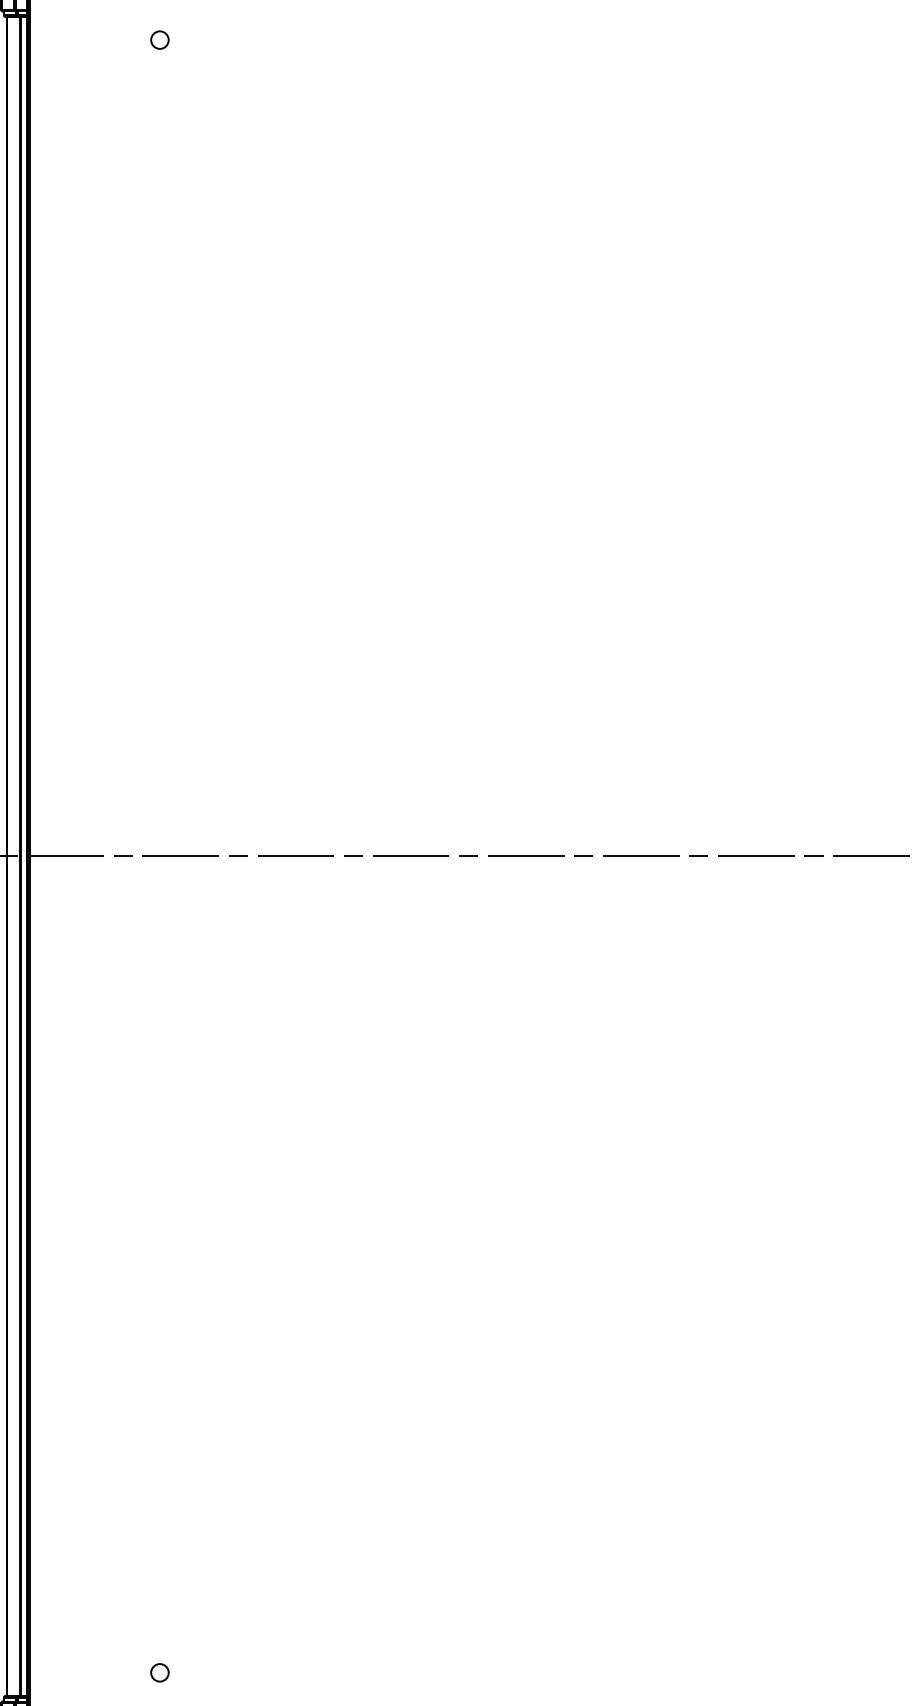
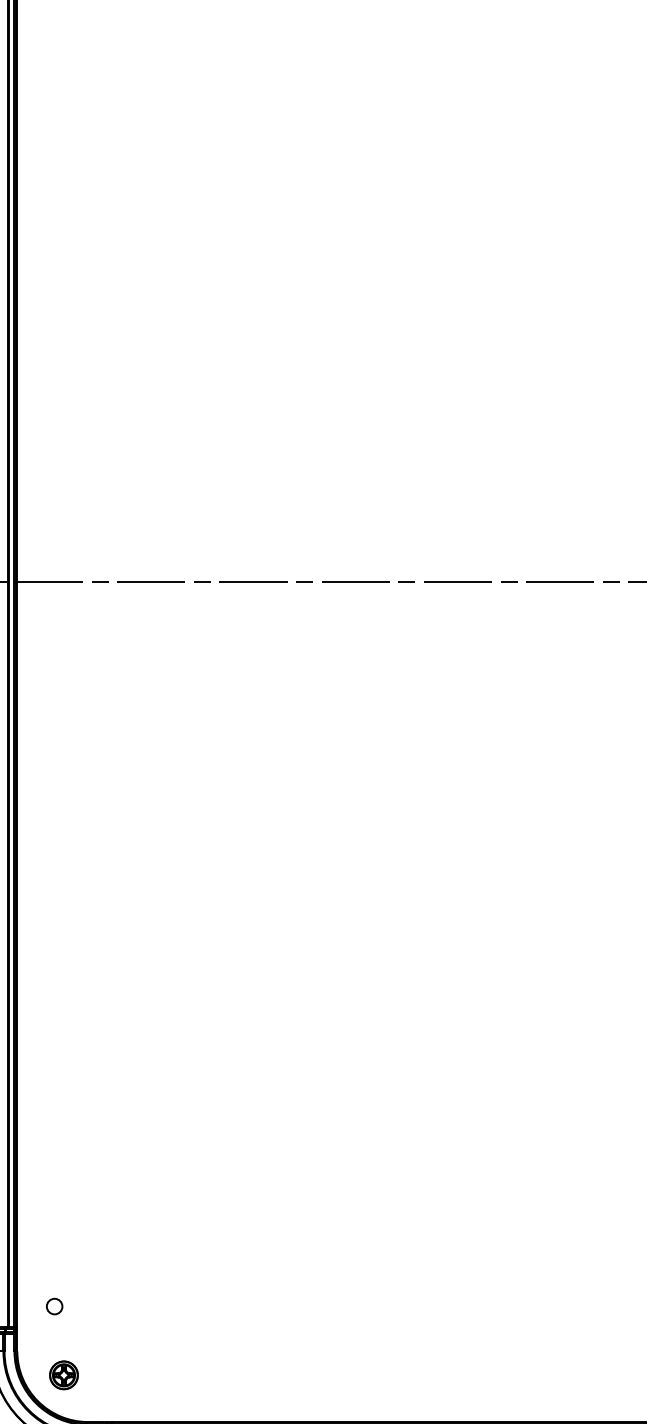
circle: (159, 1672) -> (54, 1306), moved

